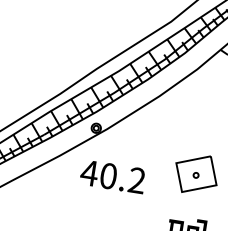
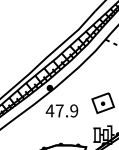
text: (122, 177) -> (66, 110), 40.2 -> 47.9

